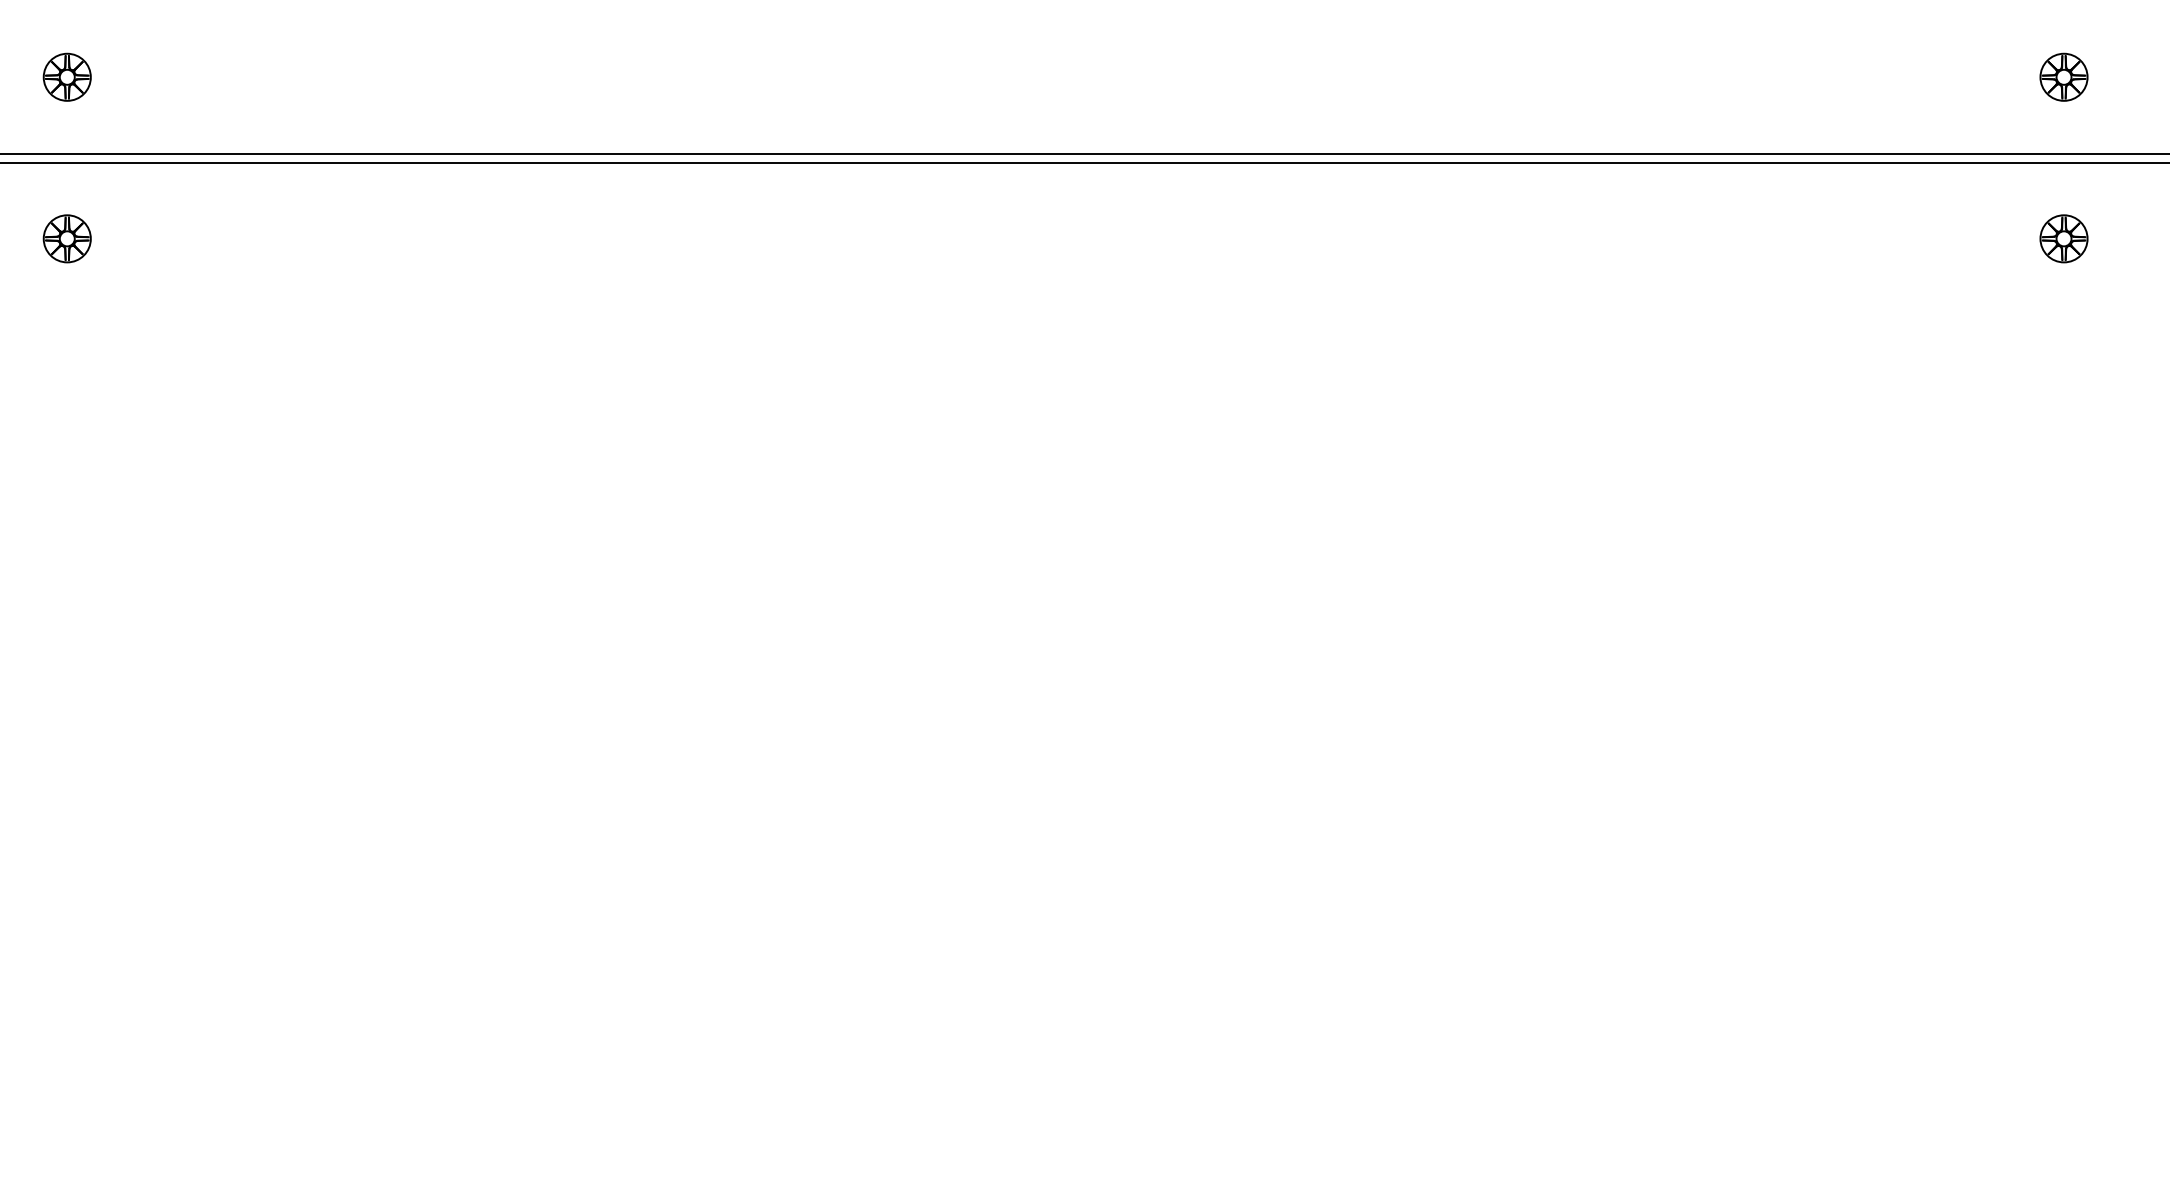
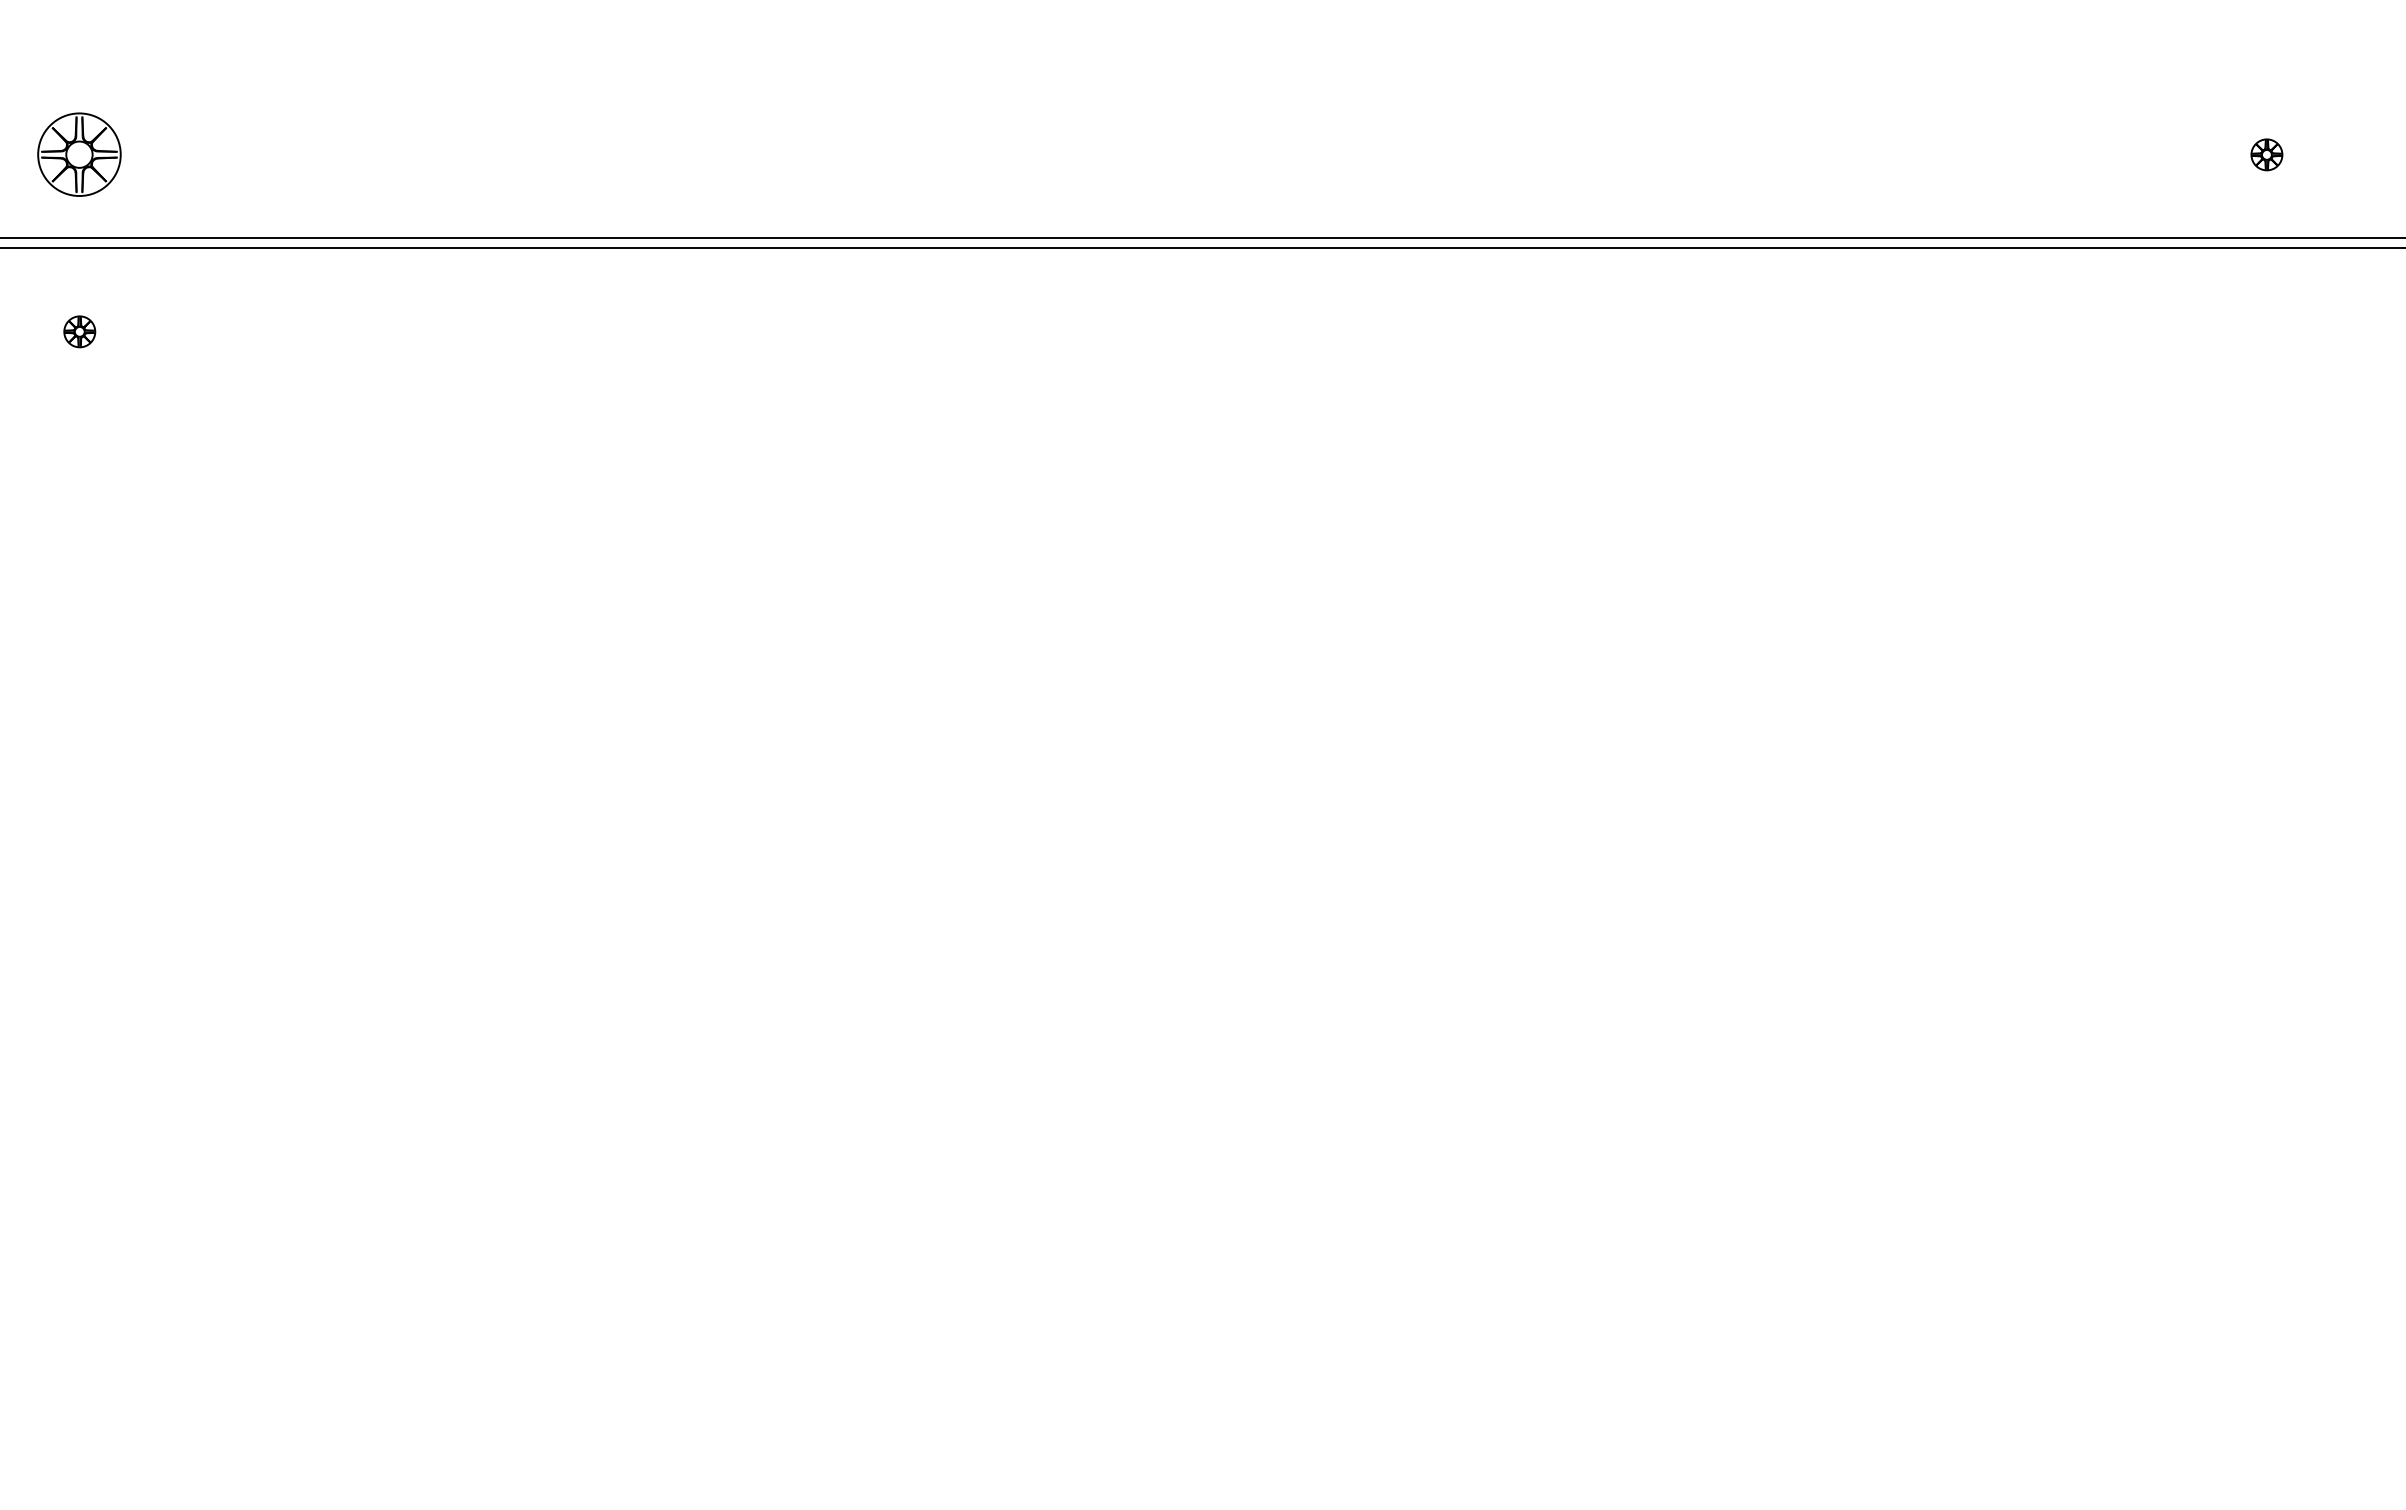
part: (67, 77) -> (79, 154), size x1.6
part: (2063, 77) -> (2266, 154), size x0.6
part: (67, 238) -> (79, 331), size x0.6
part: (2063, 238) -> (2266, 331), removed

